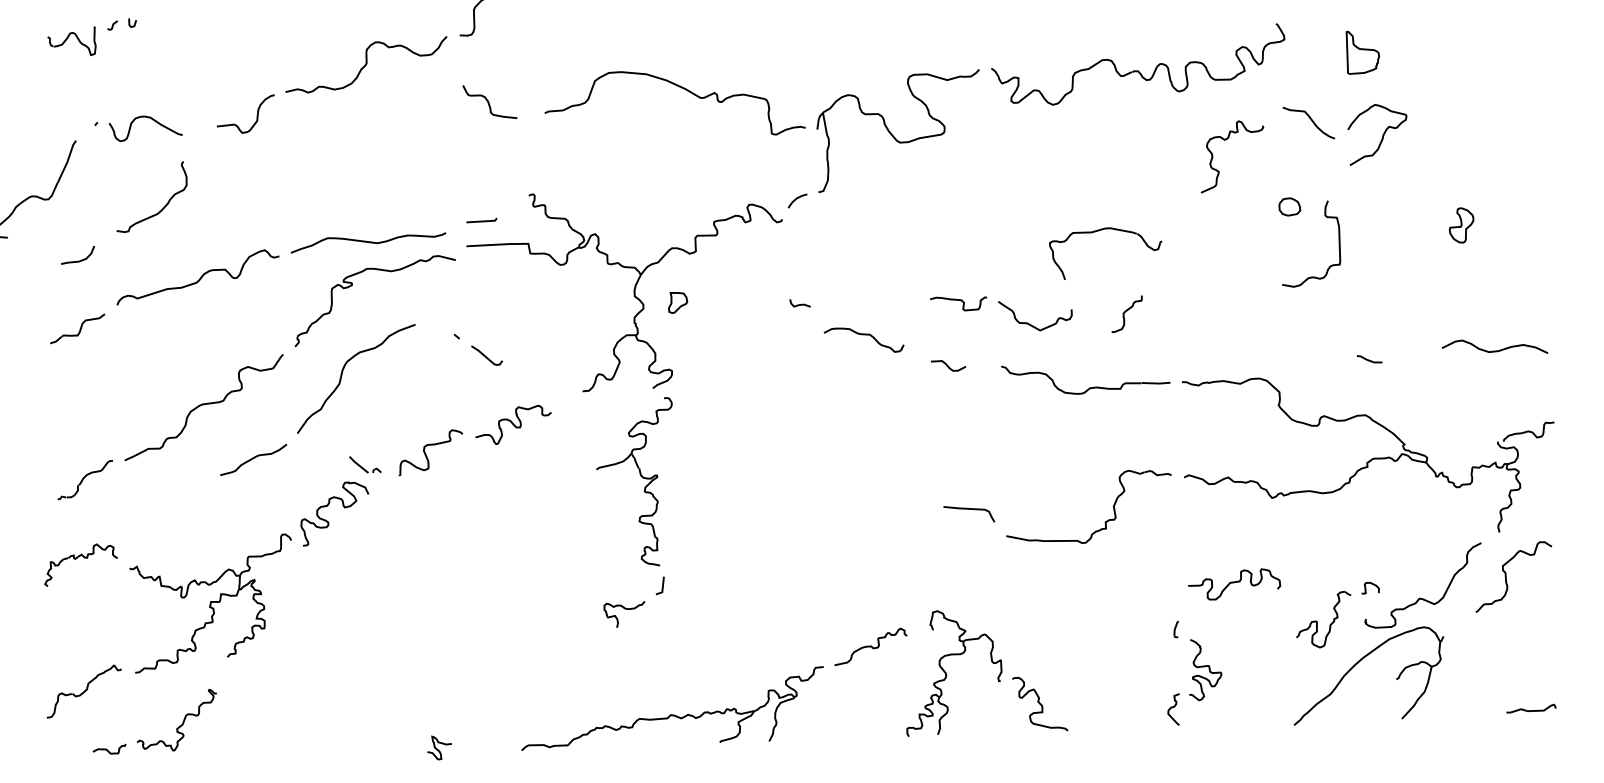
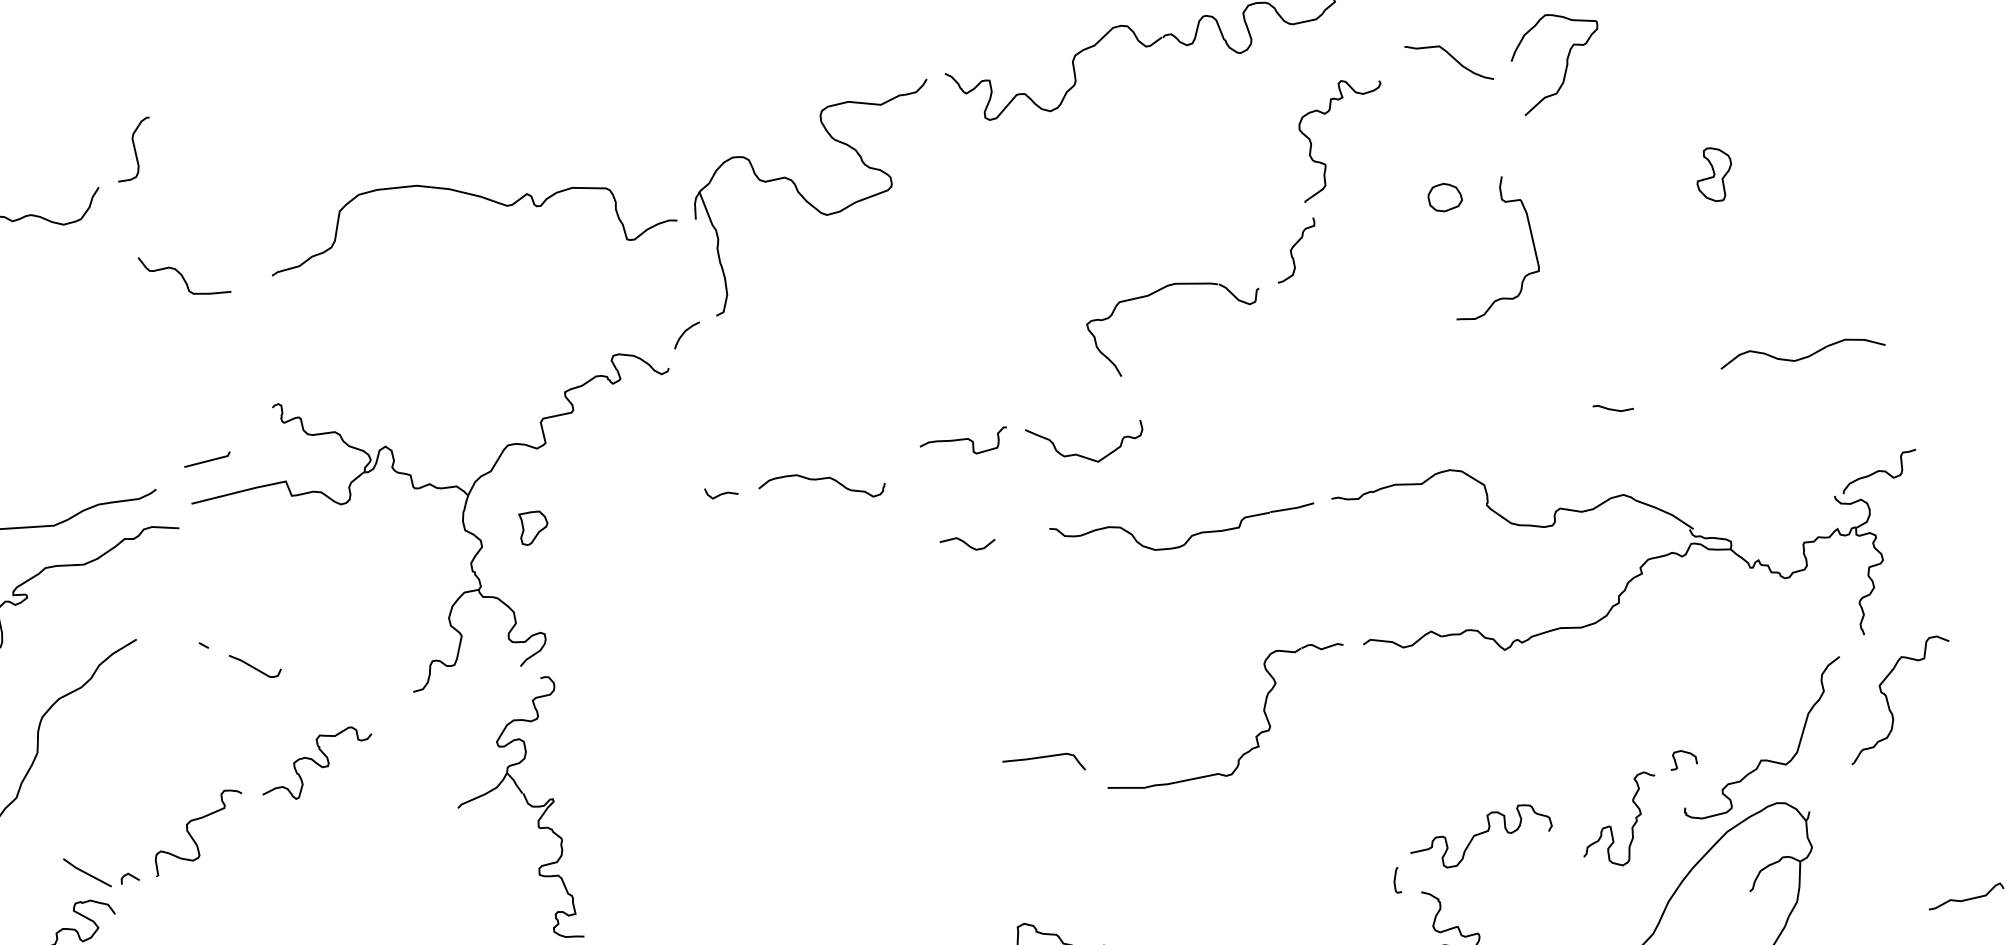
curve: (1125, 312) -> (1293, 248), moved
curve: (863, 335) -> (820, 480), moved
part: (365, 464) -> (101, 869), size x1.43
curve: (1234, 583) -> (1480, 835), moved

